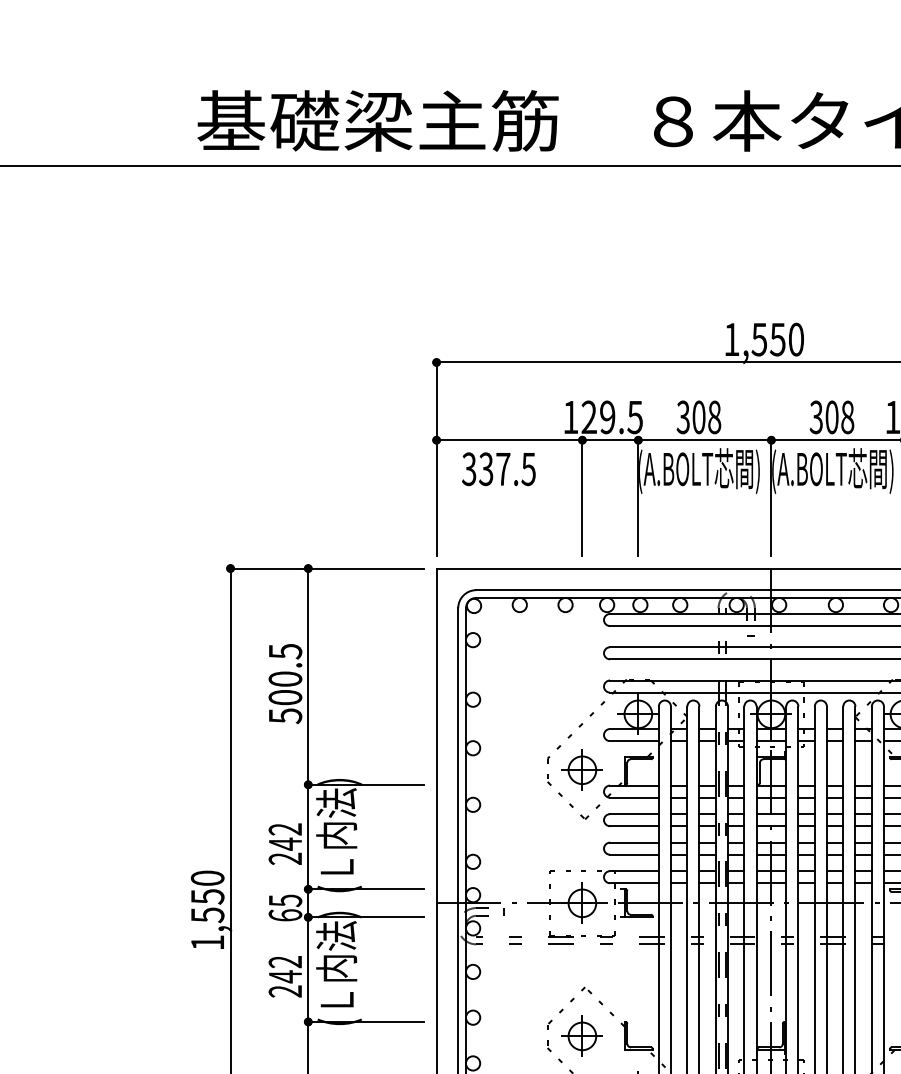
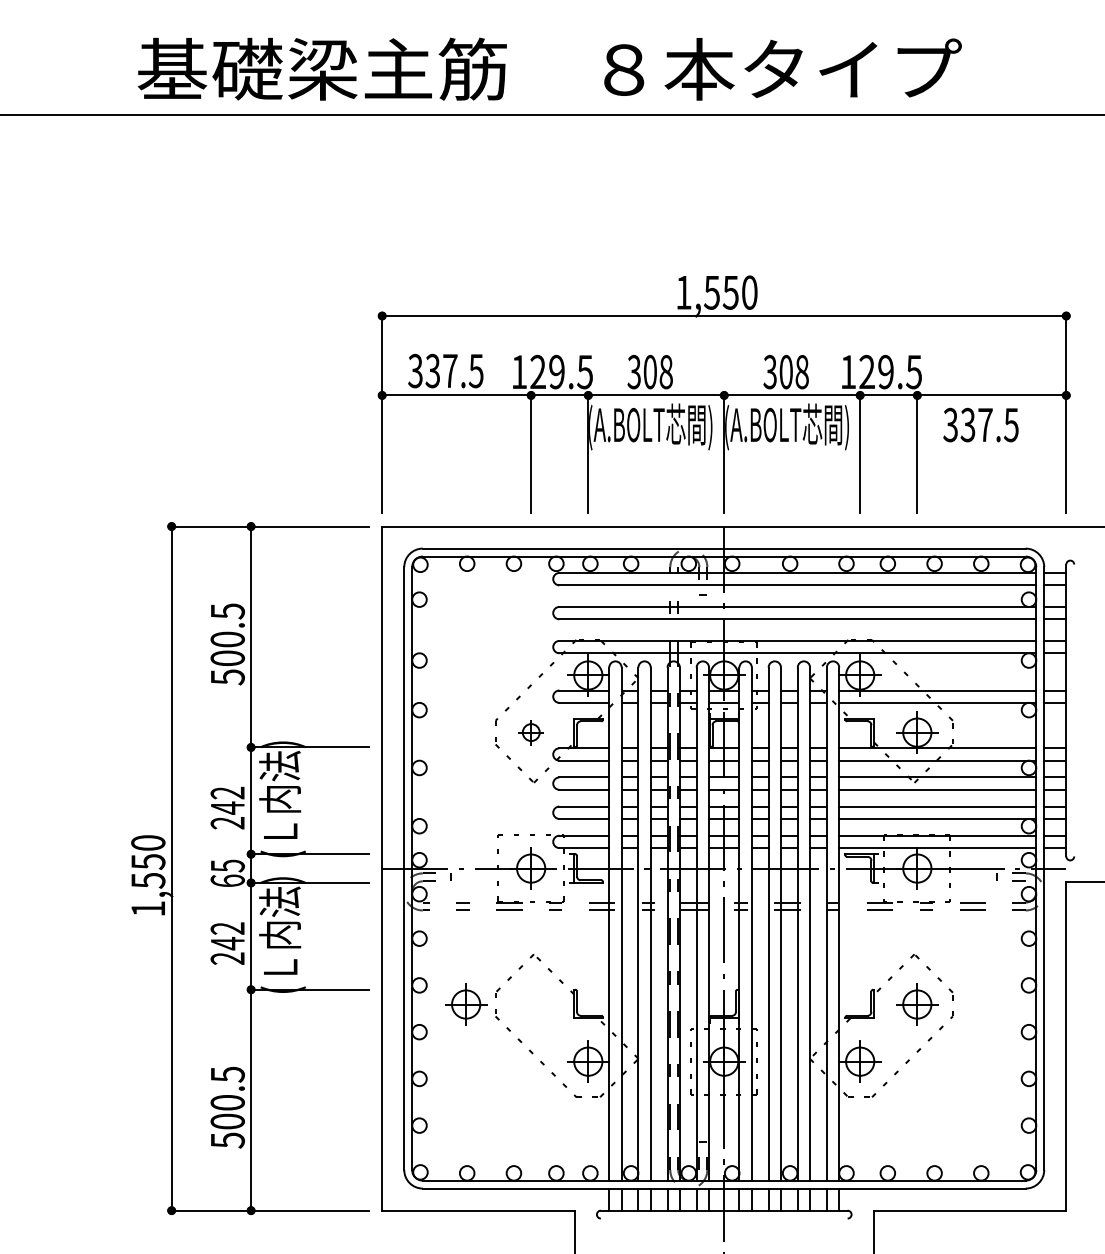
text: (498, 468) -> (445, 370), moved
part: (582, 770) -> (531, 732), size x0.6
part: (582, 1036) -> (466, 1004), moved

